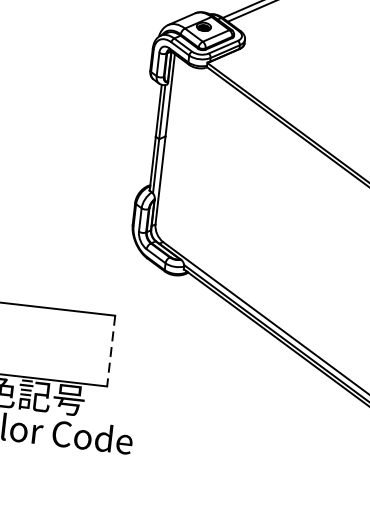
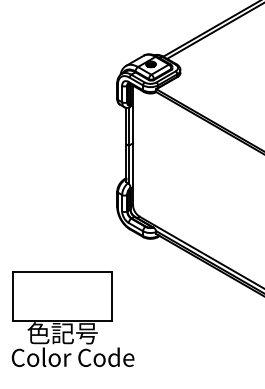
line: (111, 351) -> (112, 296), dashed -> solid

